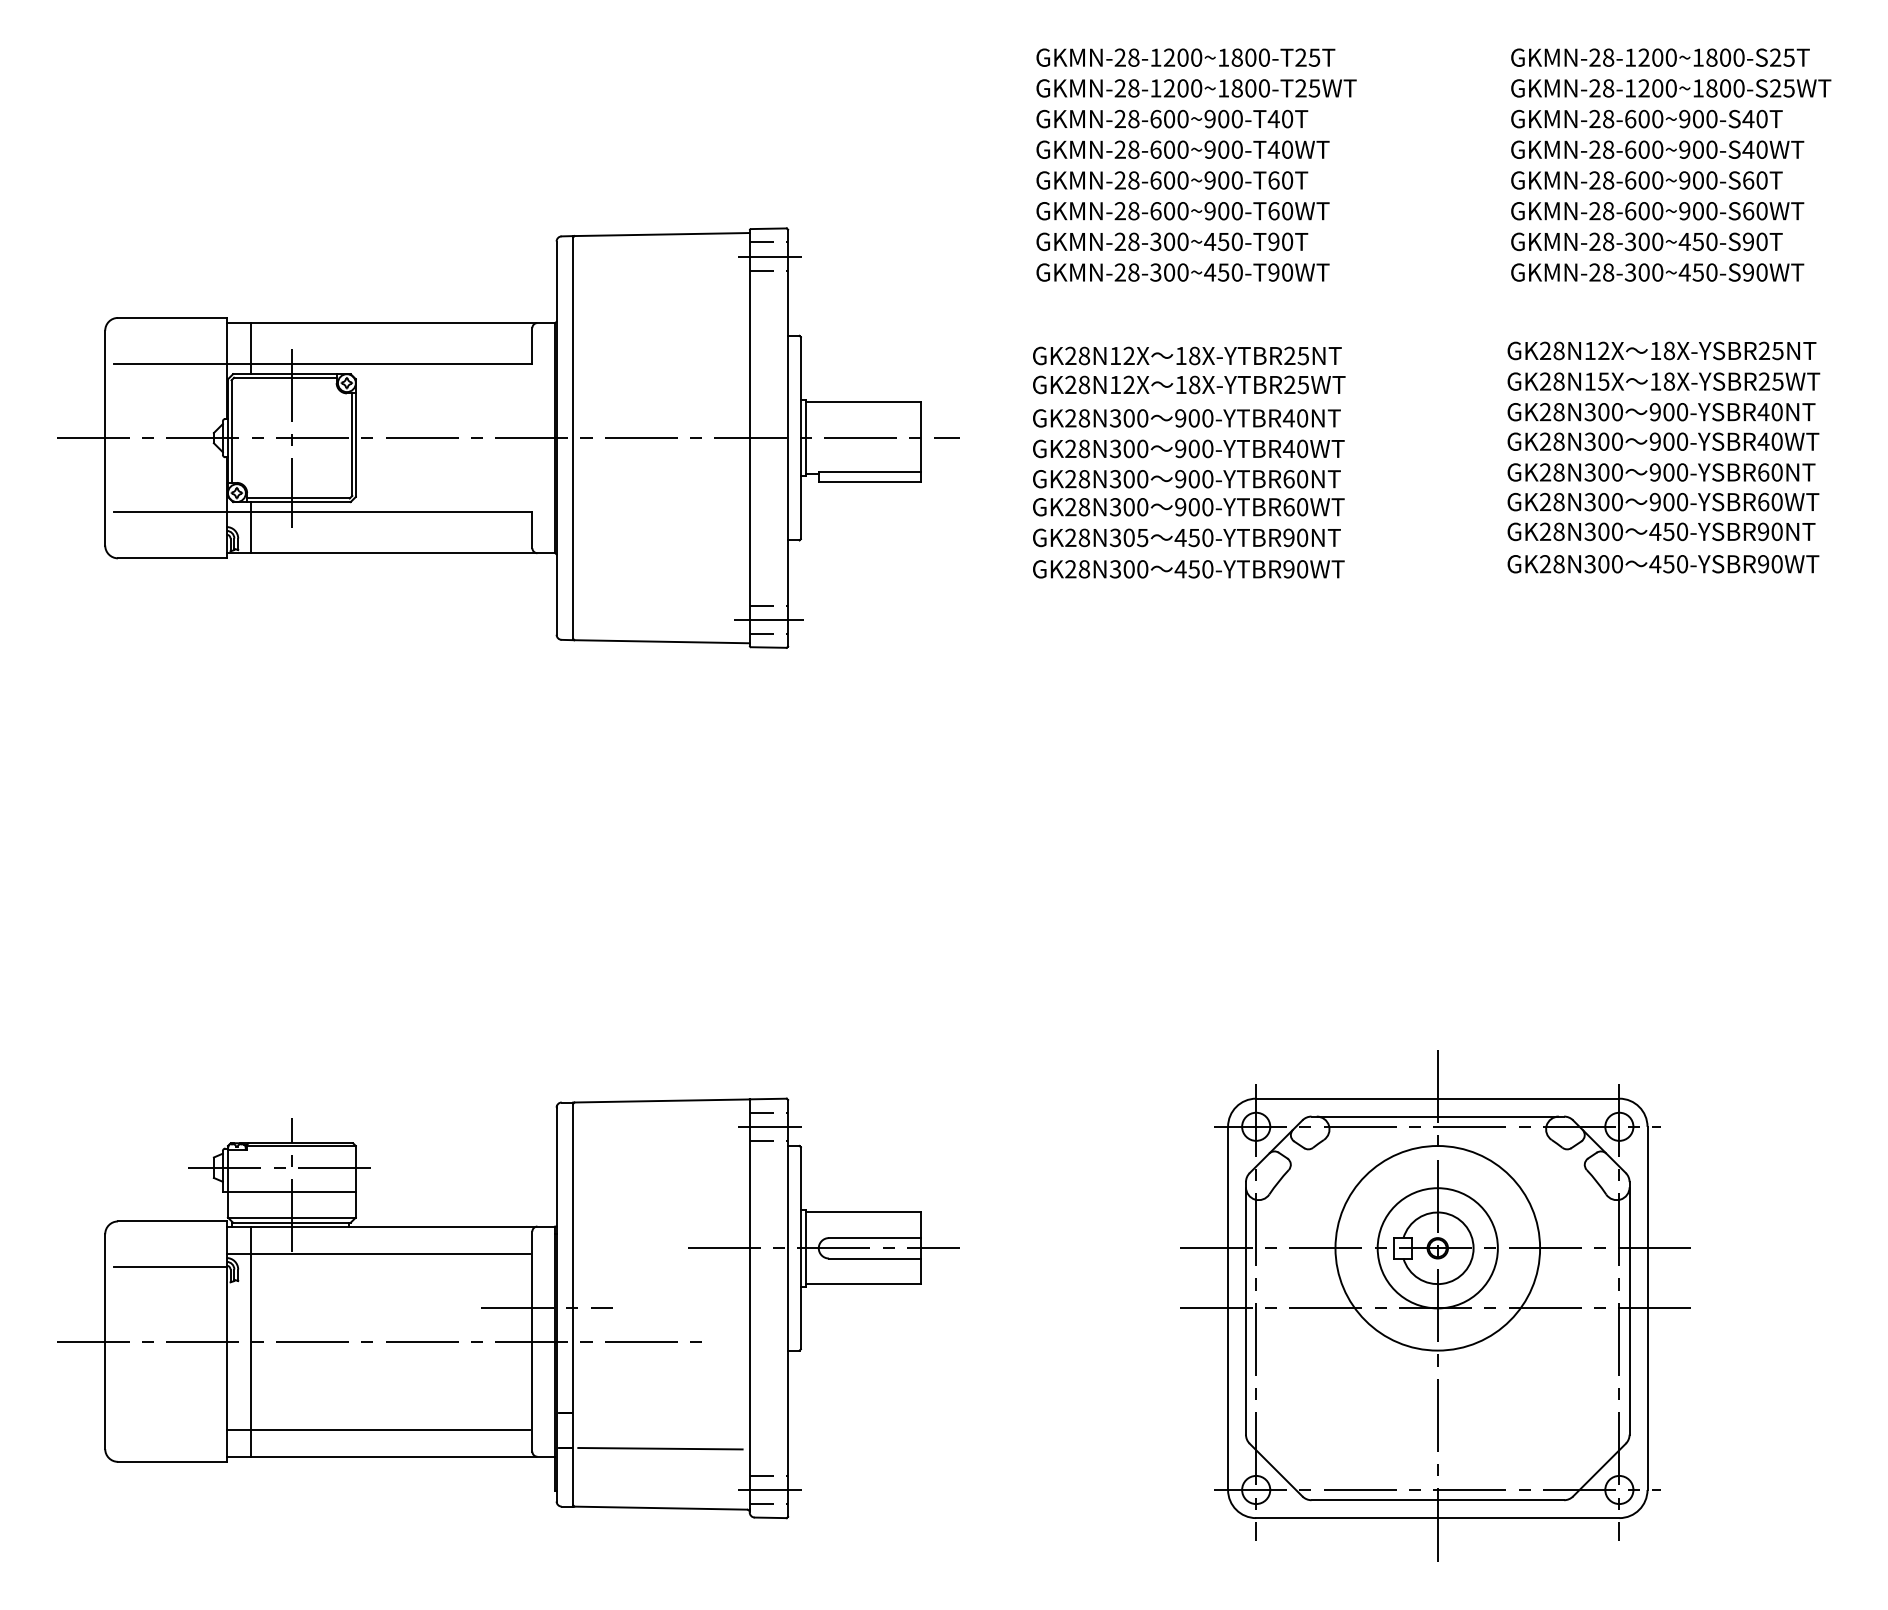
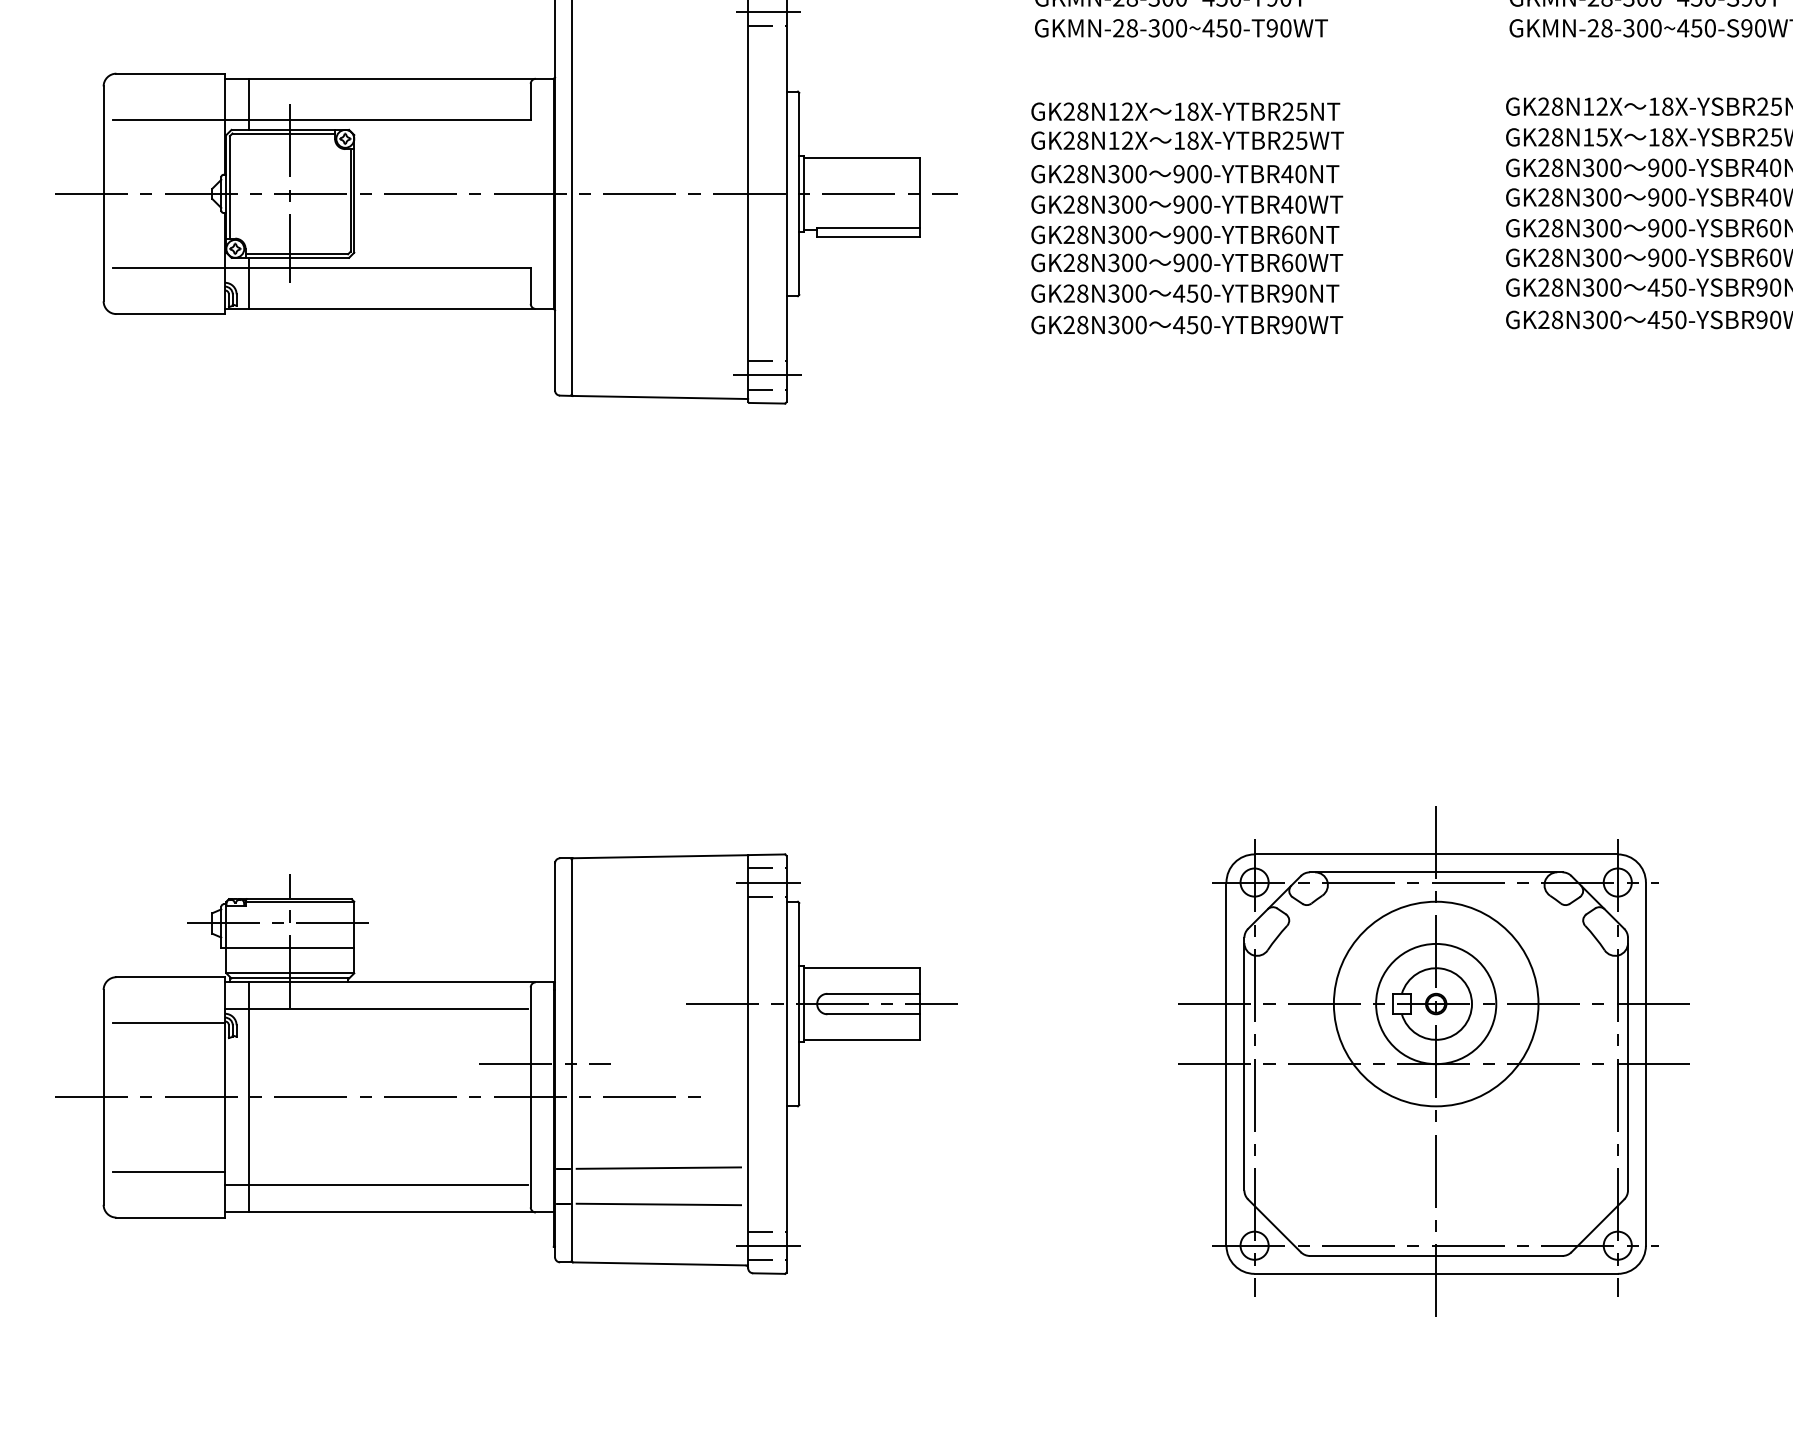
text: (1142, 537) -> (1140, 293), GK28N305 -> GK28N300
line: (660, 1412) -> (658, 1168), added
line: (170, 1415) -> (168, 1171), added

